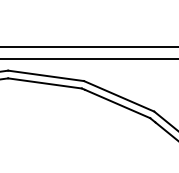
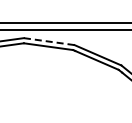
line: (46, 75) -> (49, 41), solid -> dashed

